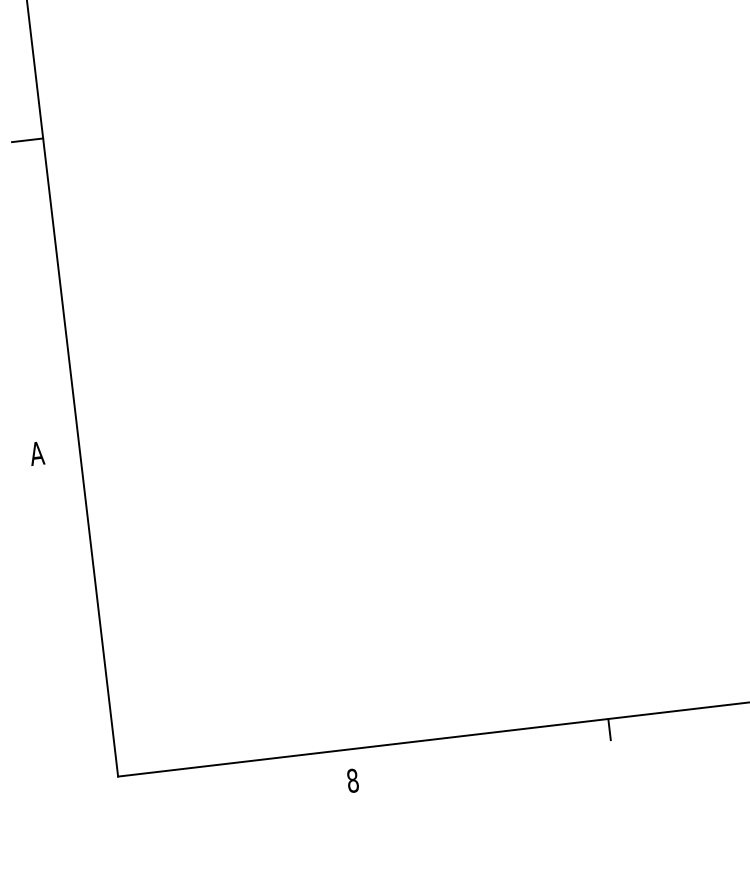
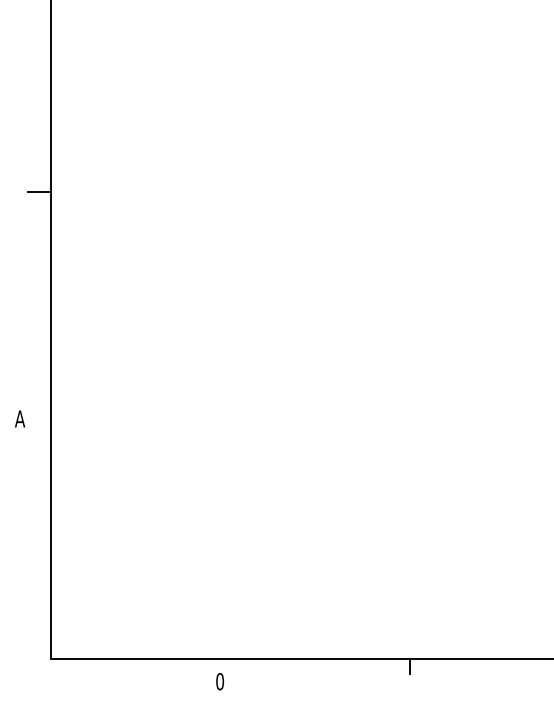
text: (353, 780) -> (220, 681), 8 -> 0

